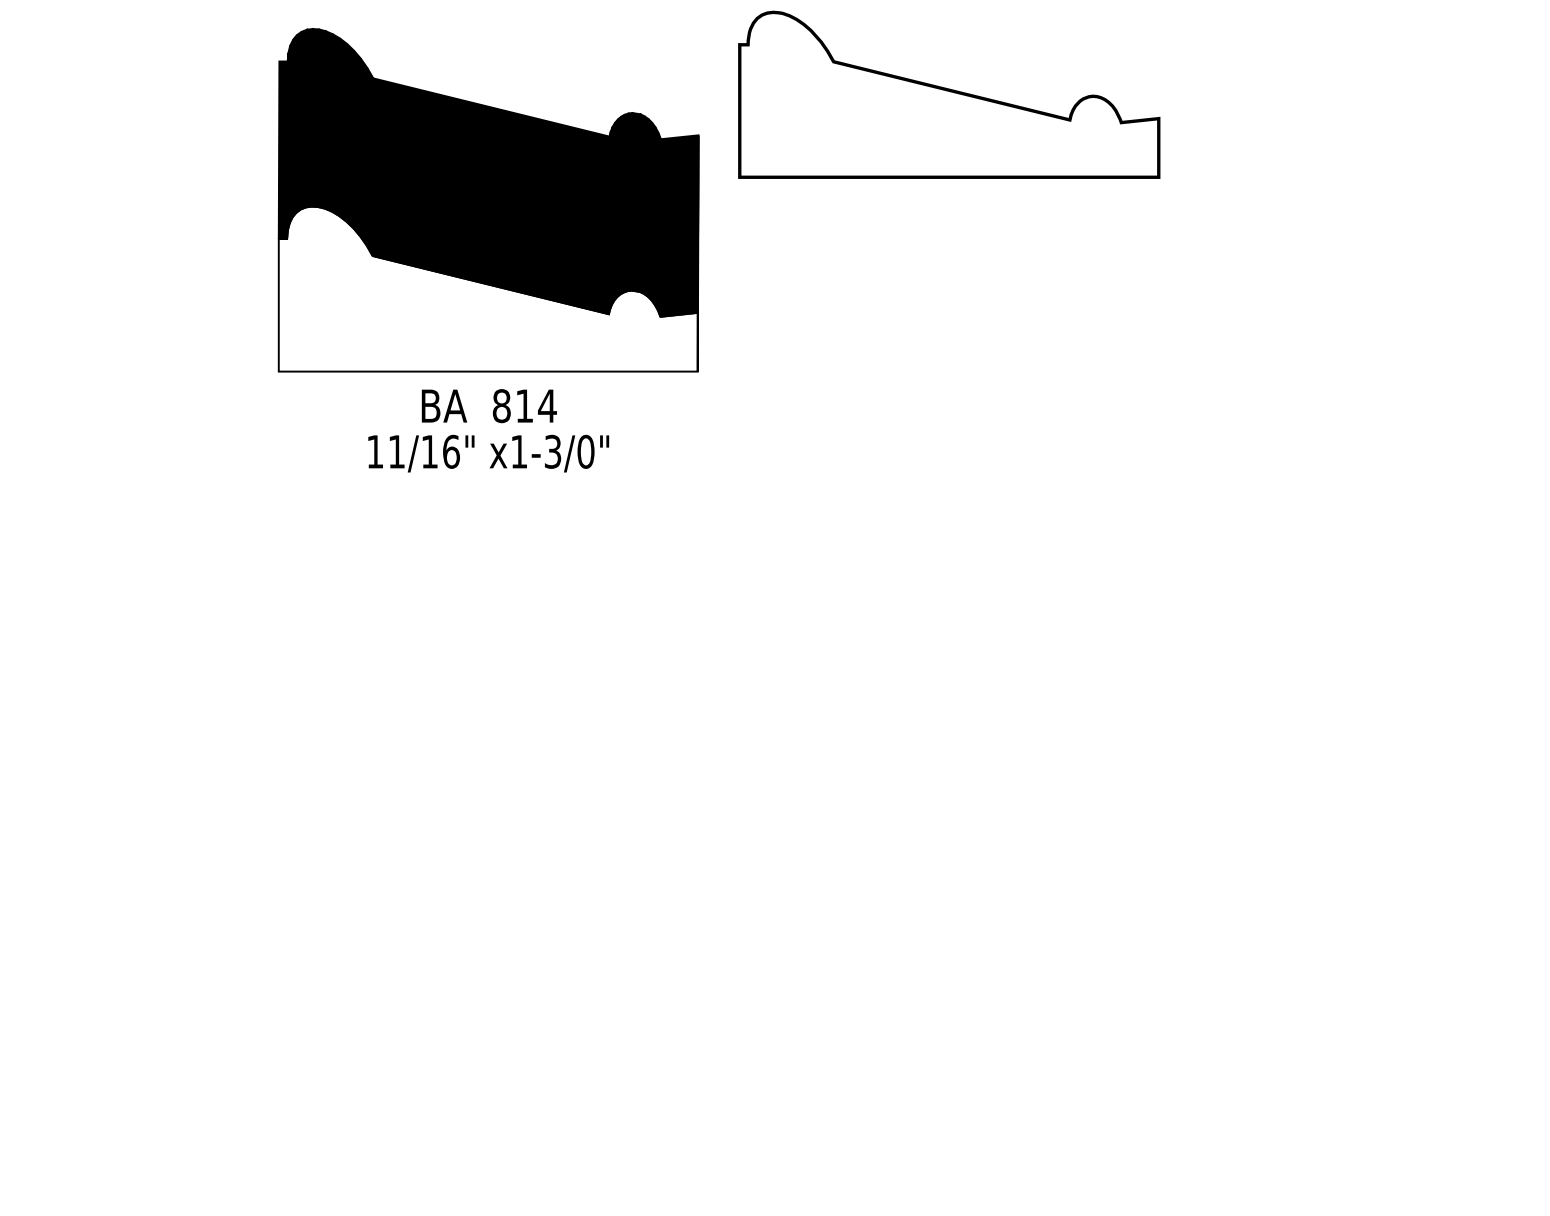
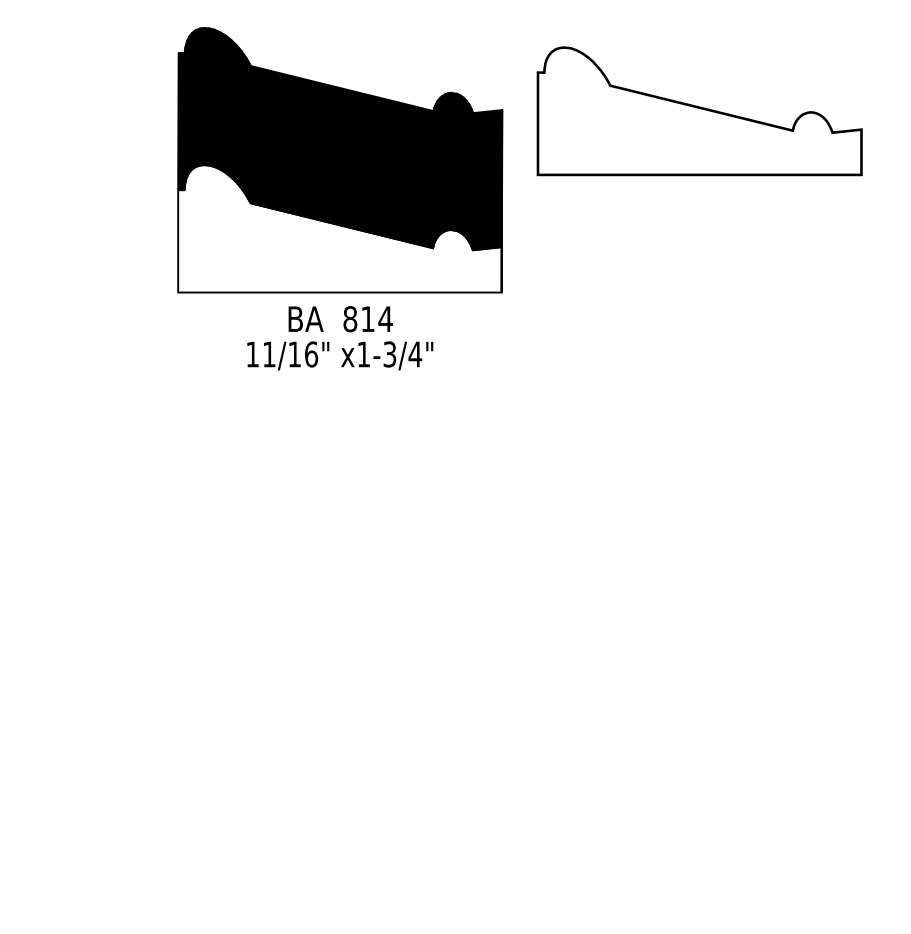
part: (949, 94) -> (699, 111), moved
text: (585, 451) -> (415, 354), x1-3/0" -> x1-3/4"

